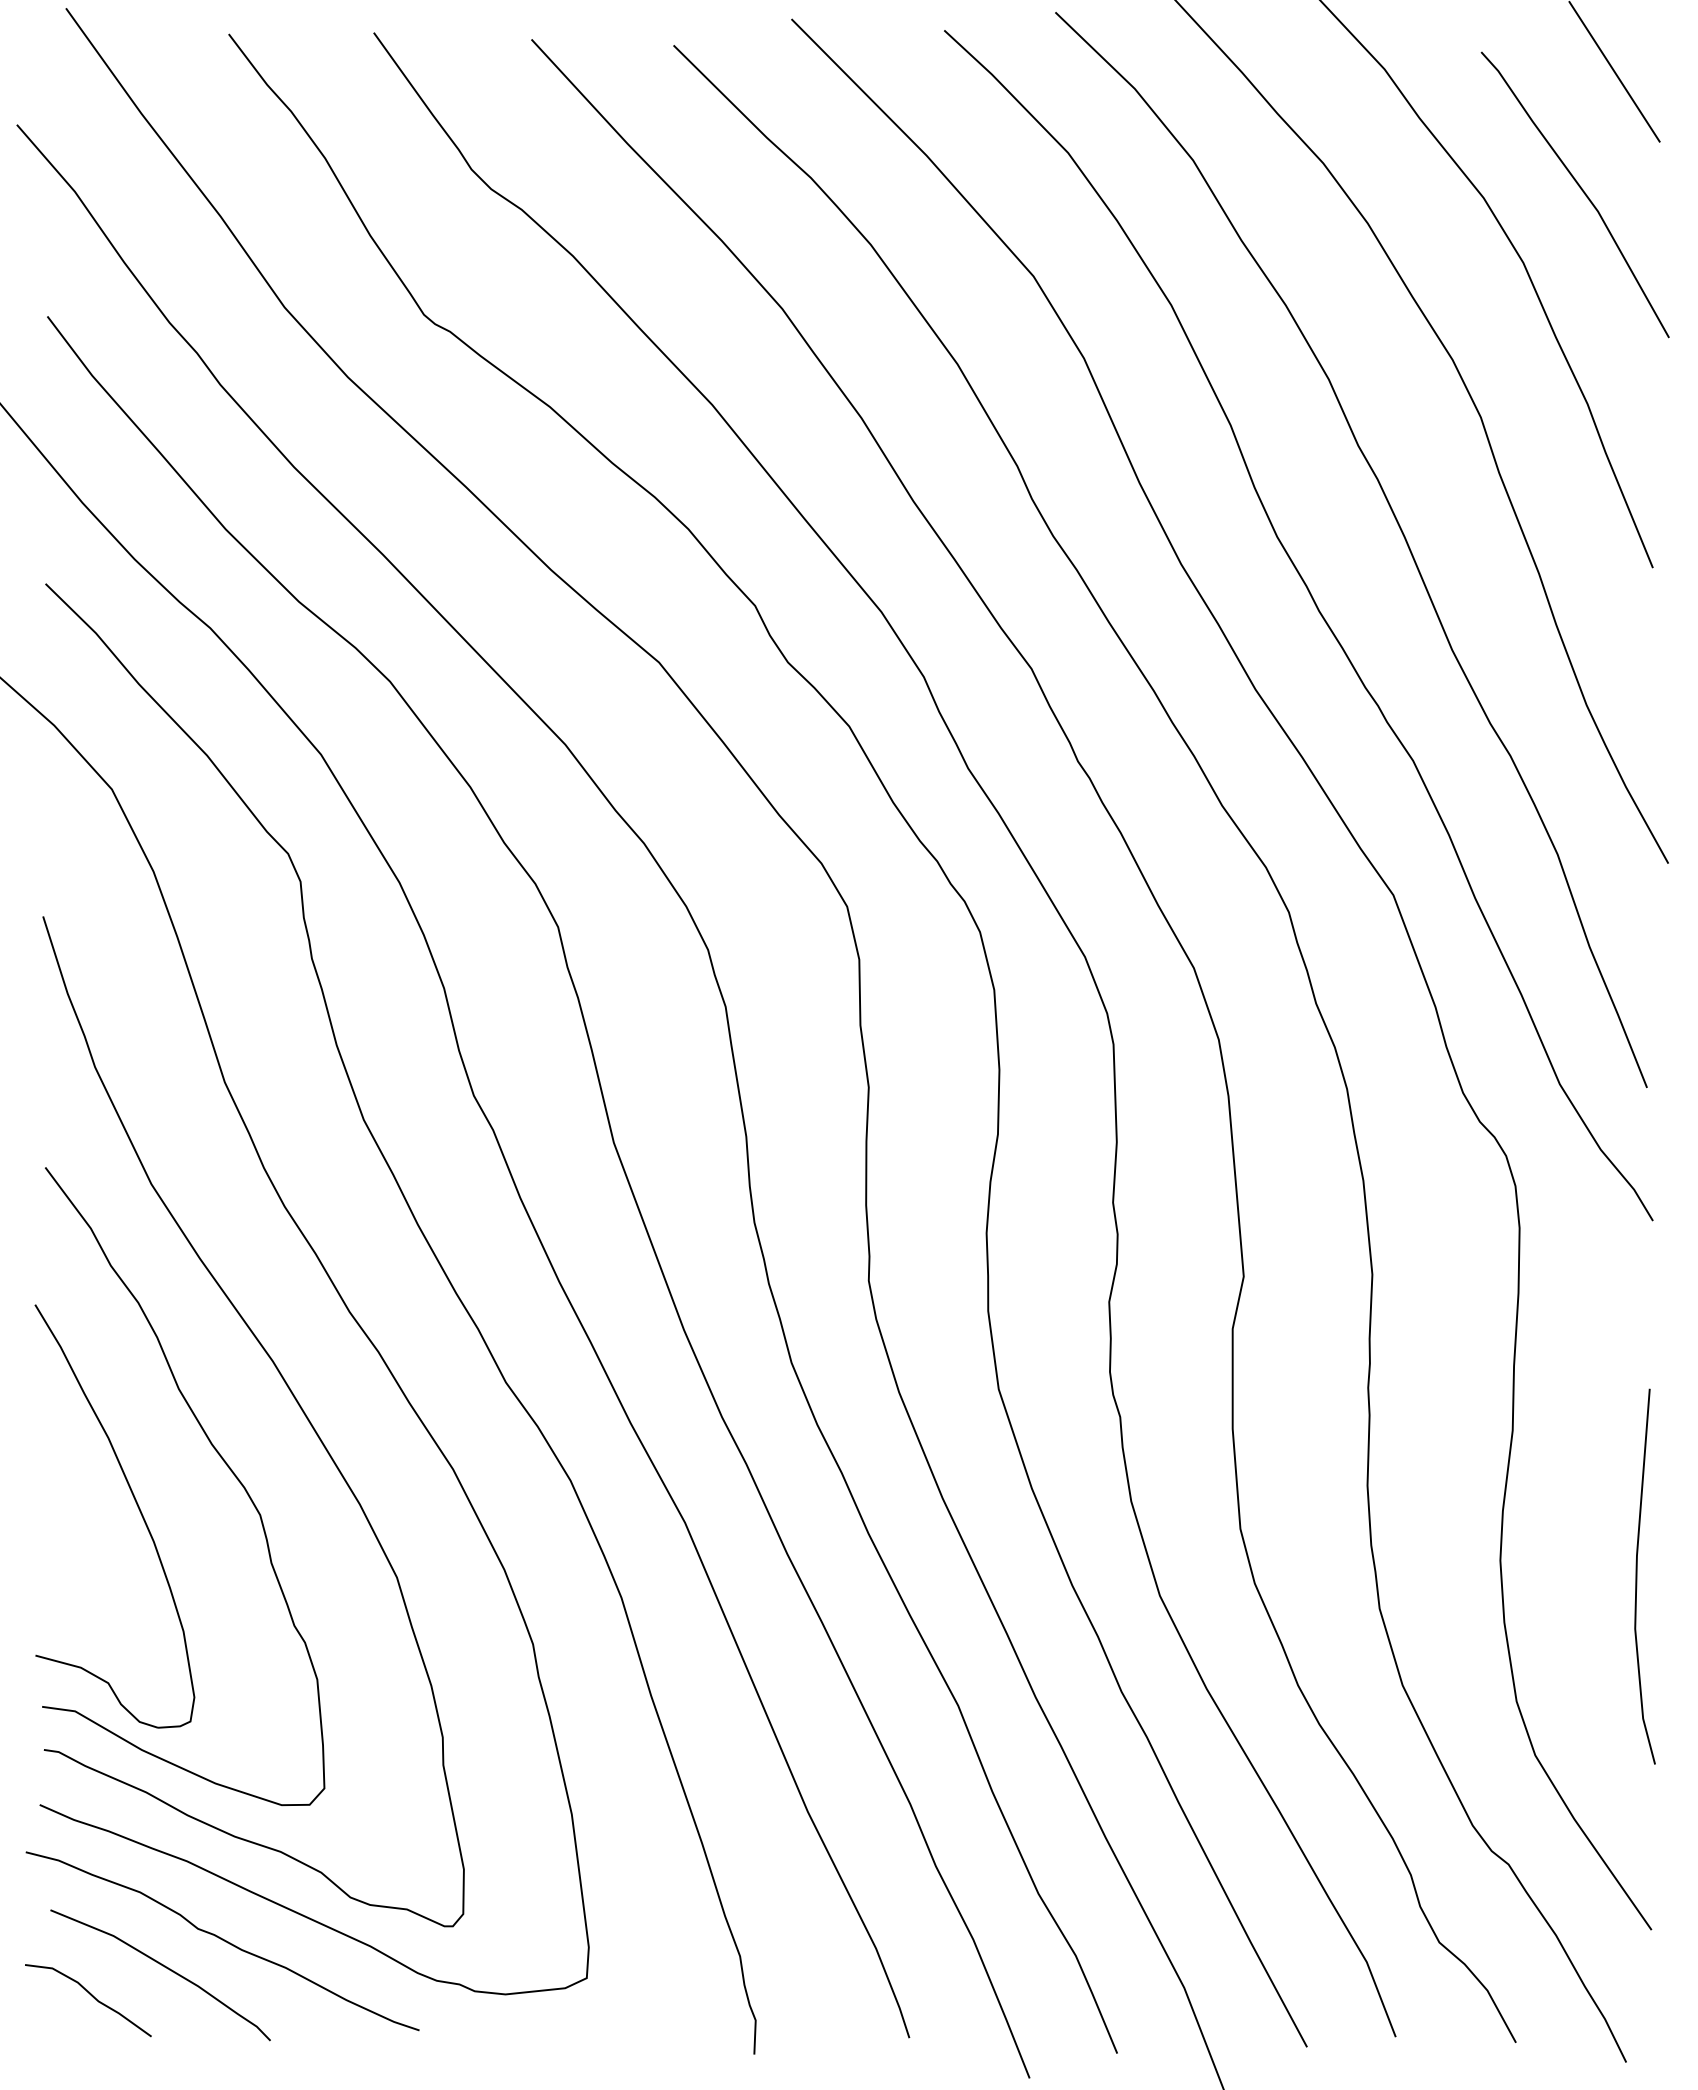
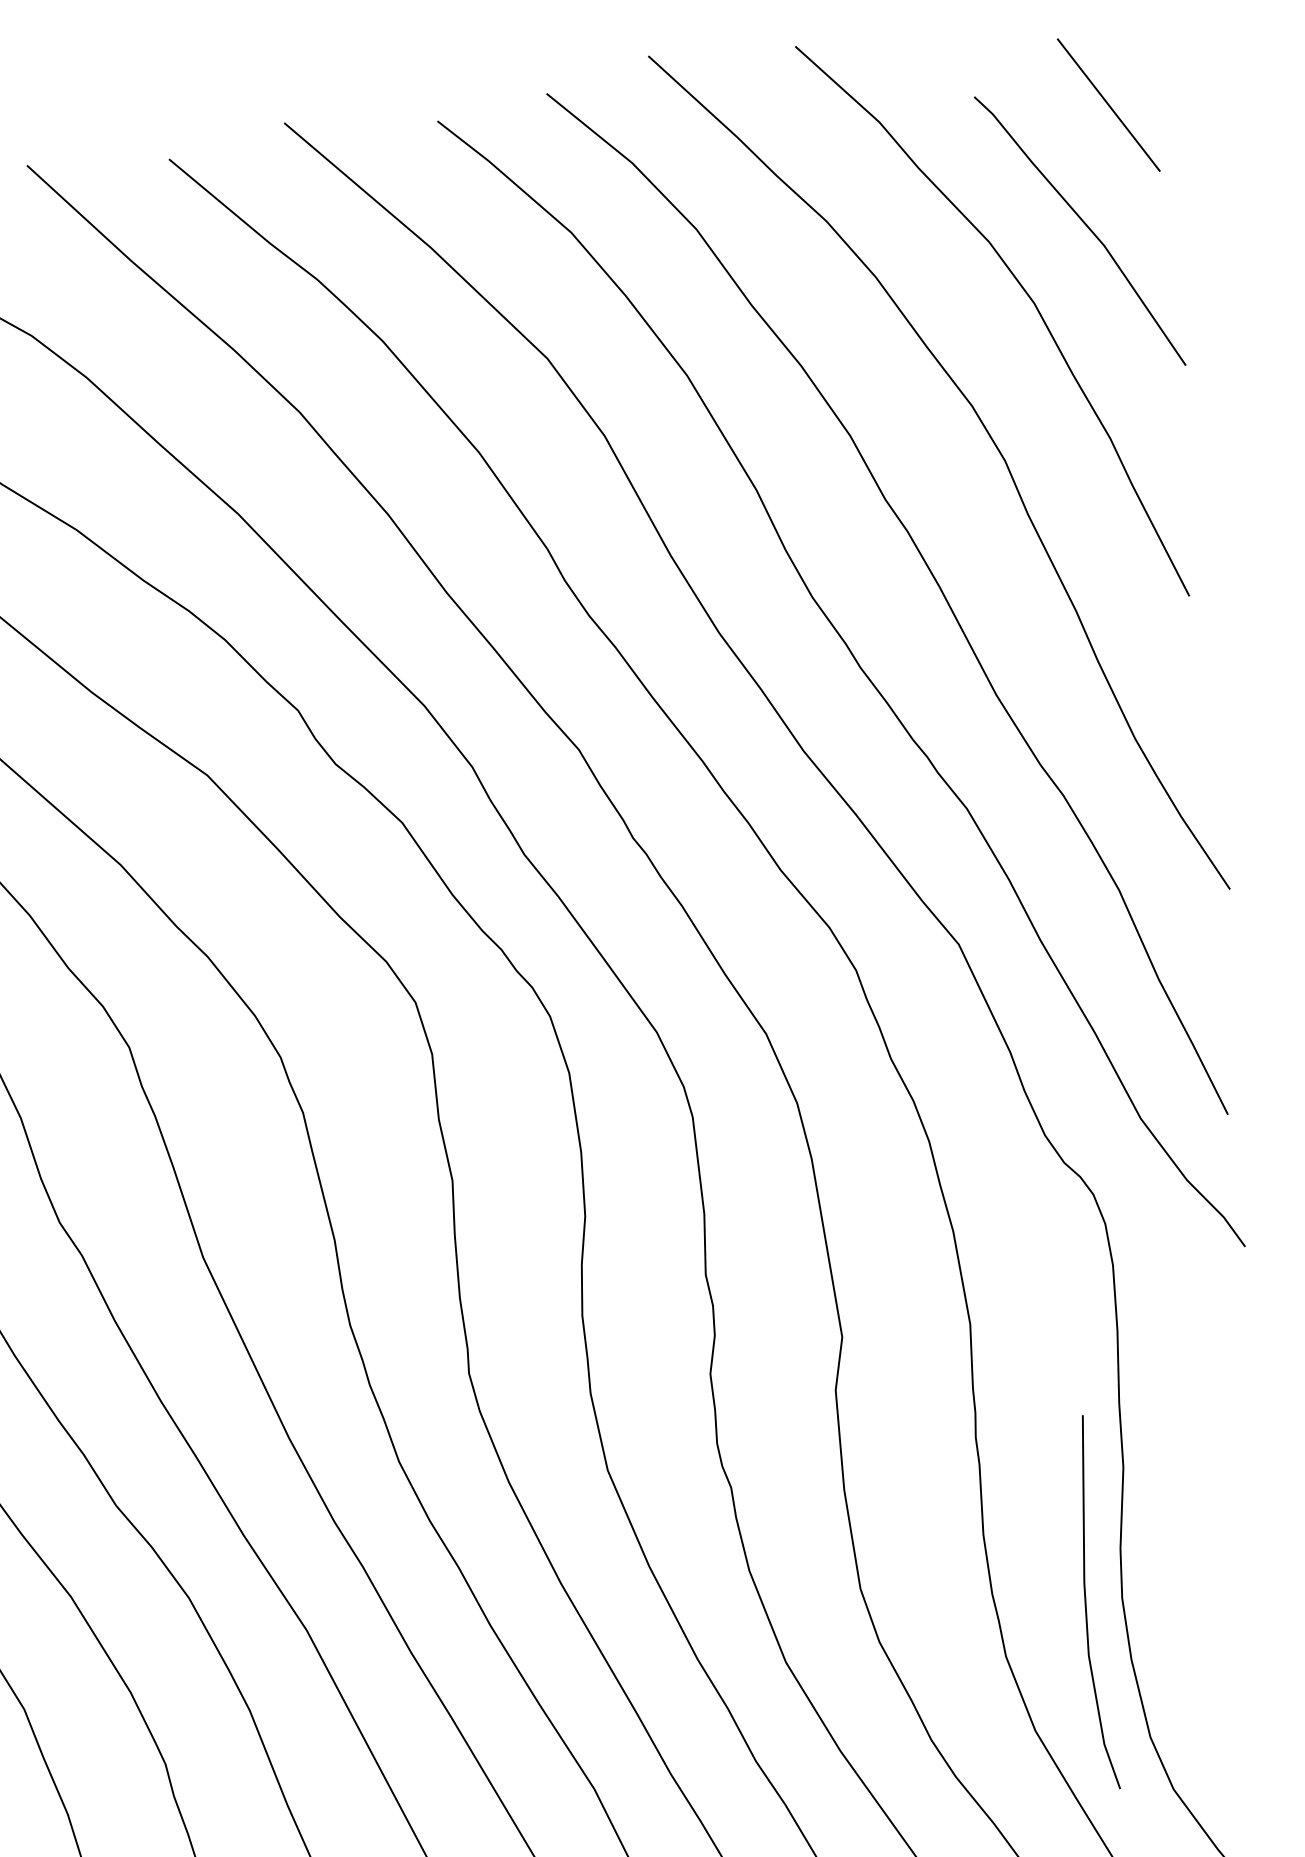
line: (1637, 1576) -> (1086, 1603), moved

